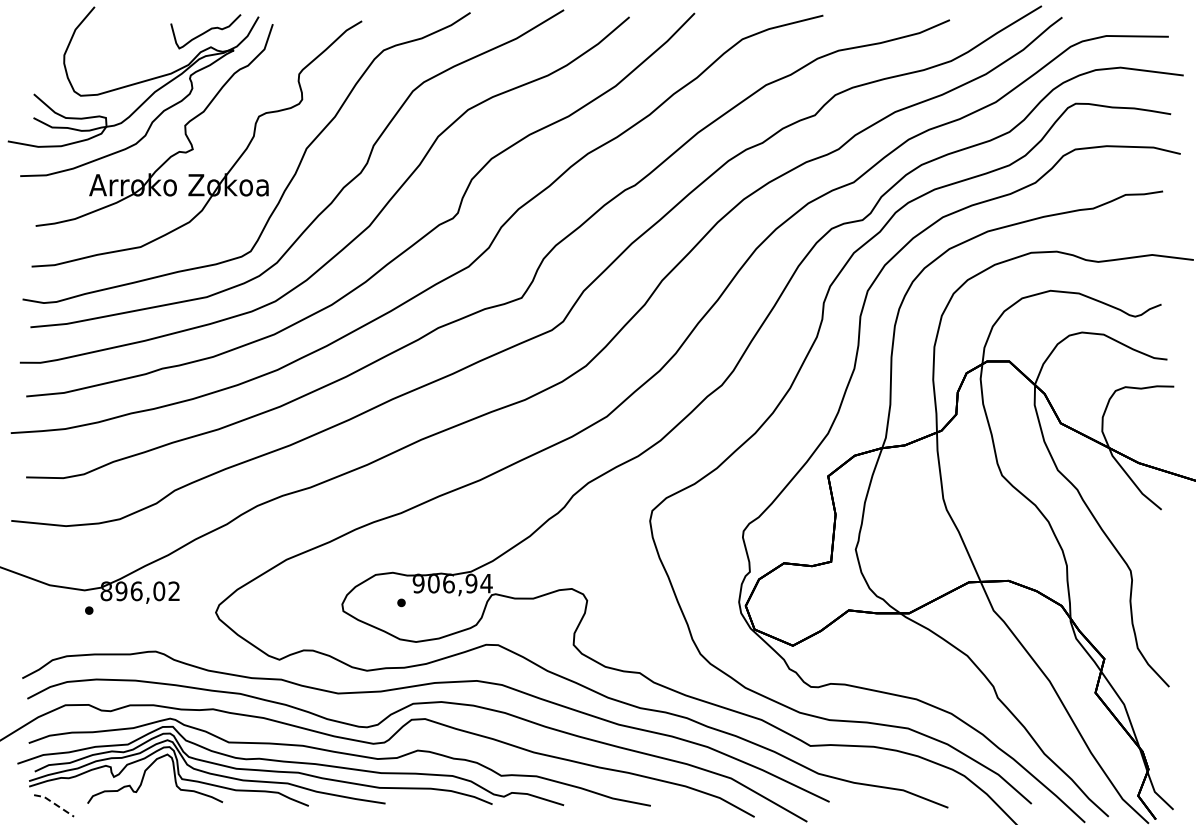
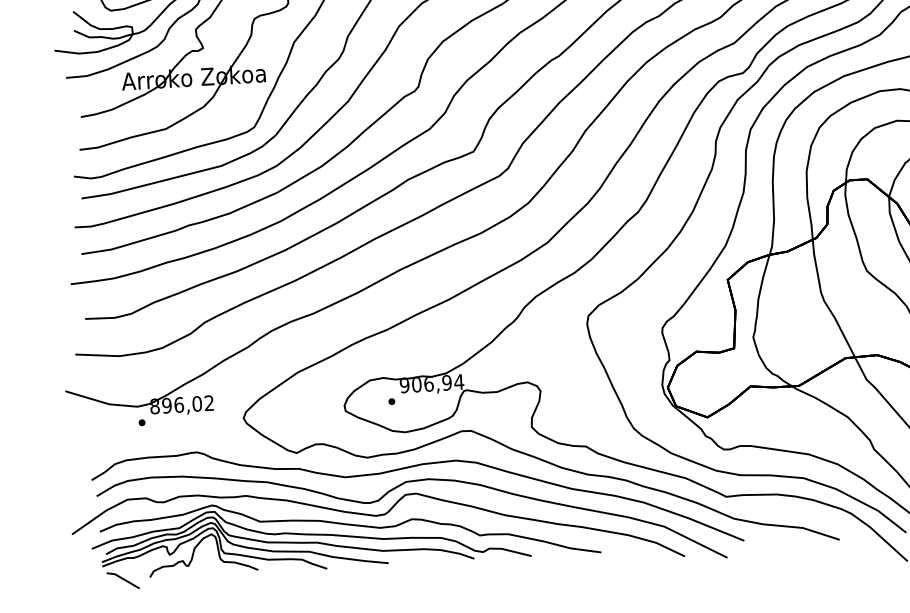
line: (54, 803) -> (123, 578), dashed -> solid

